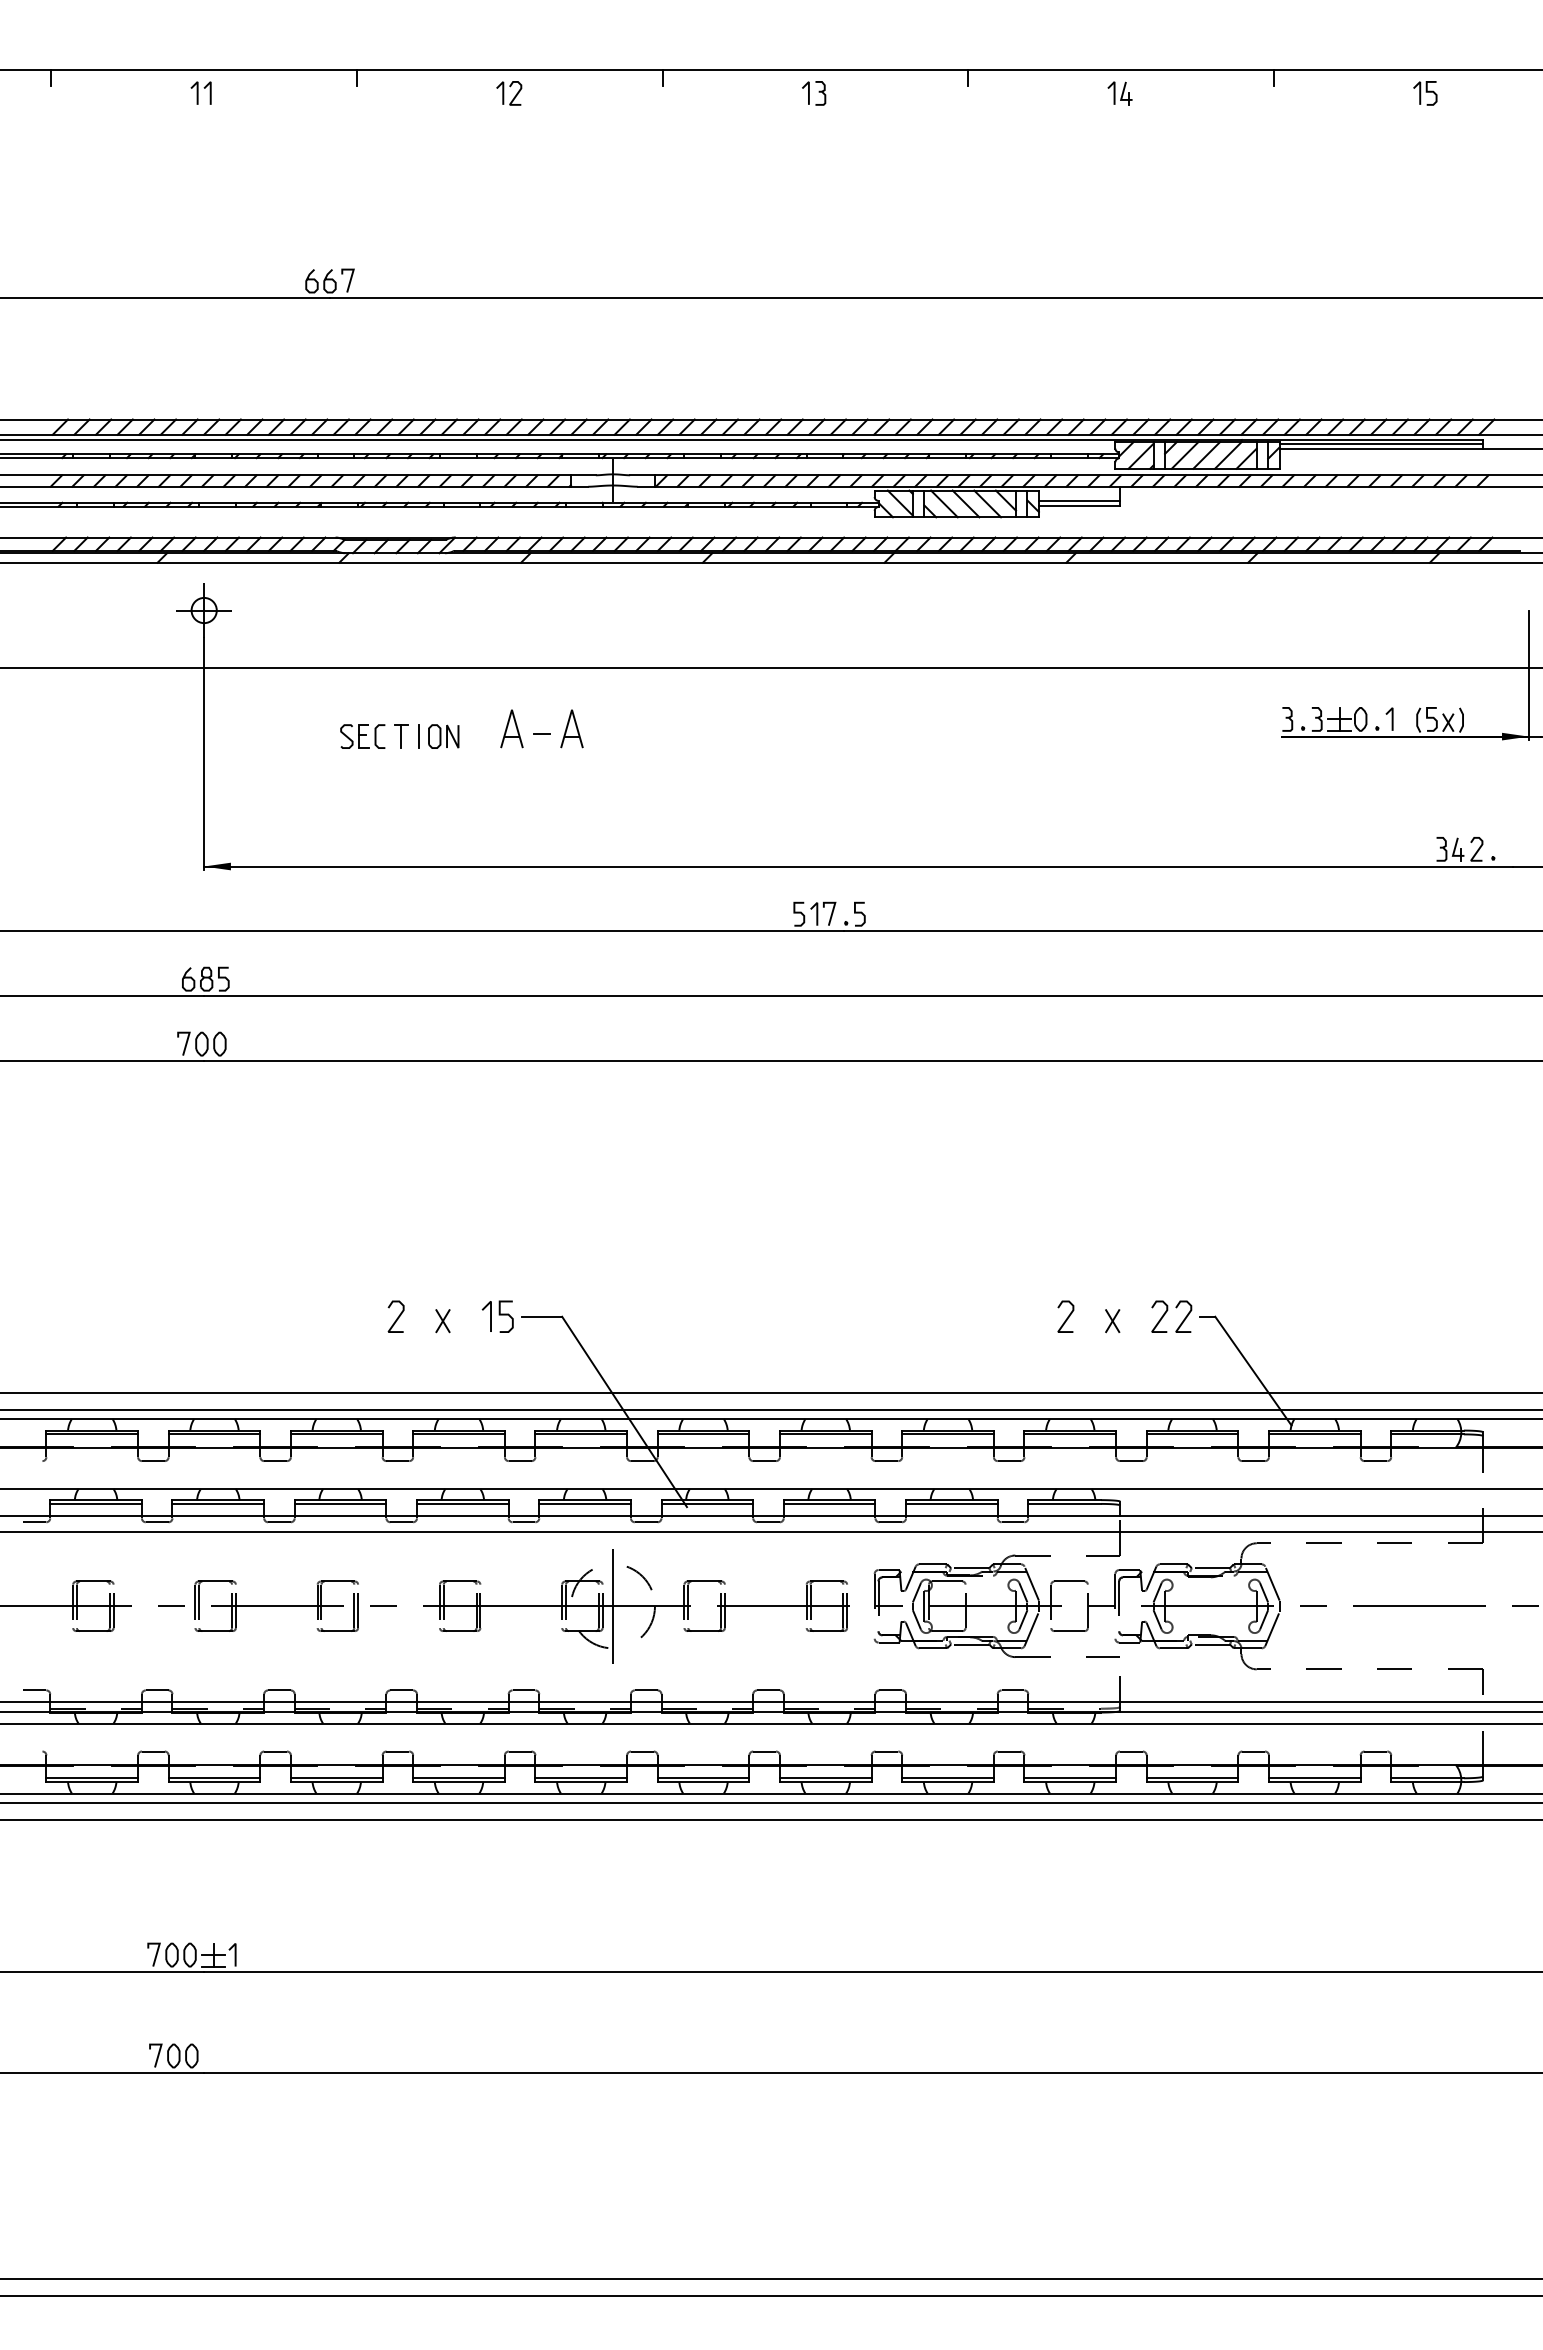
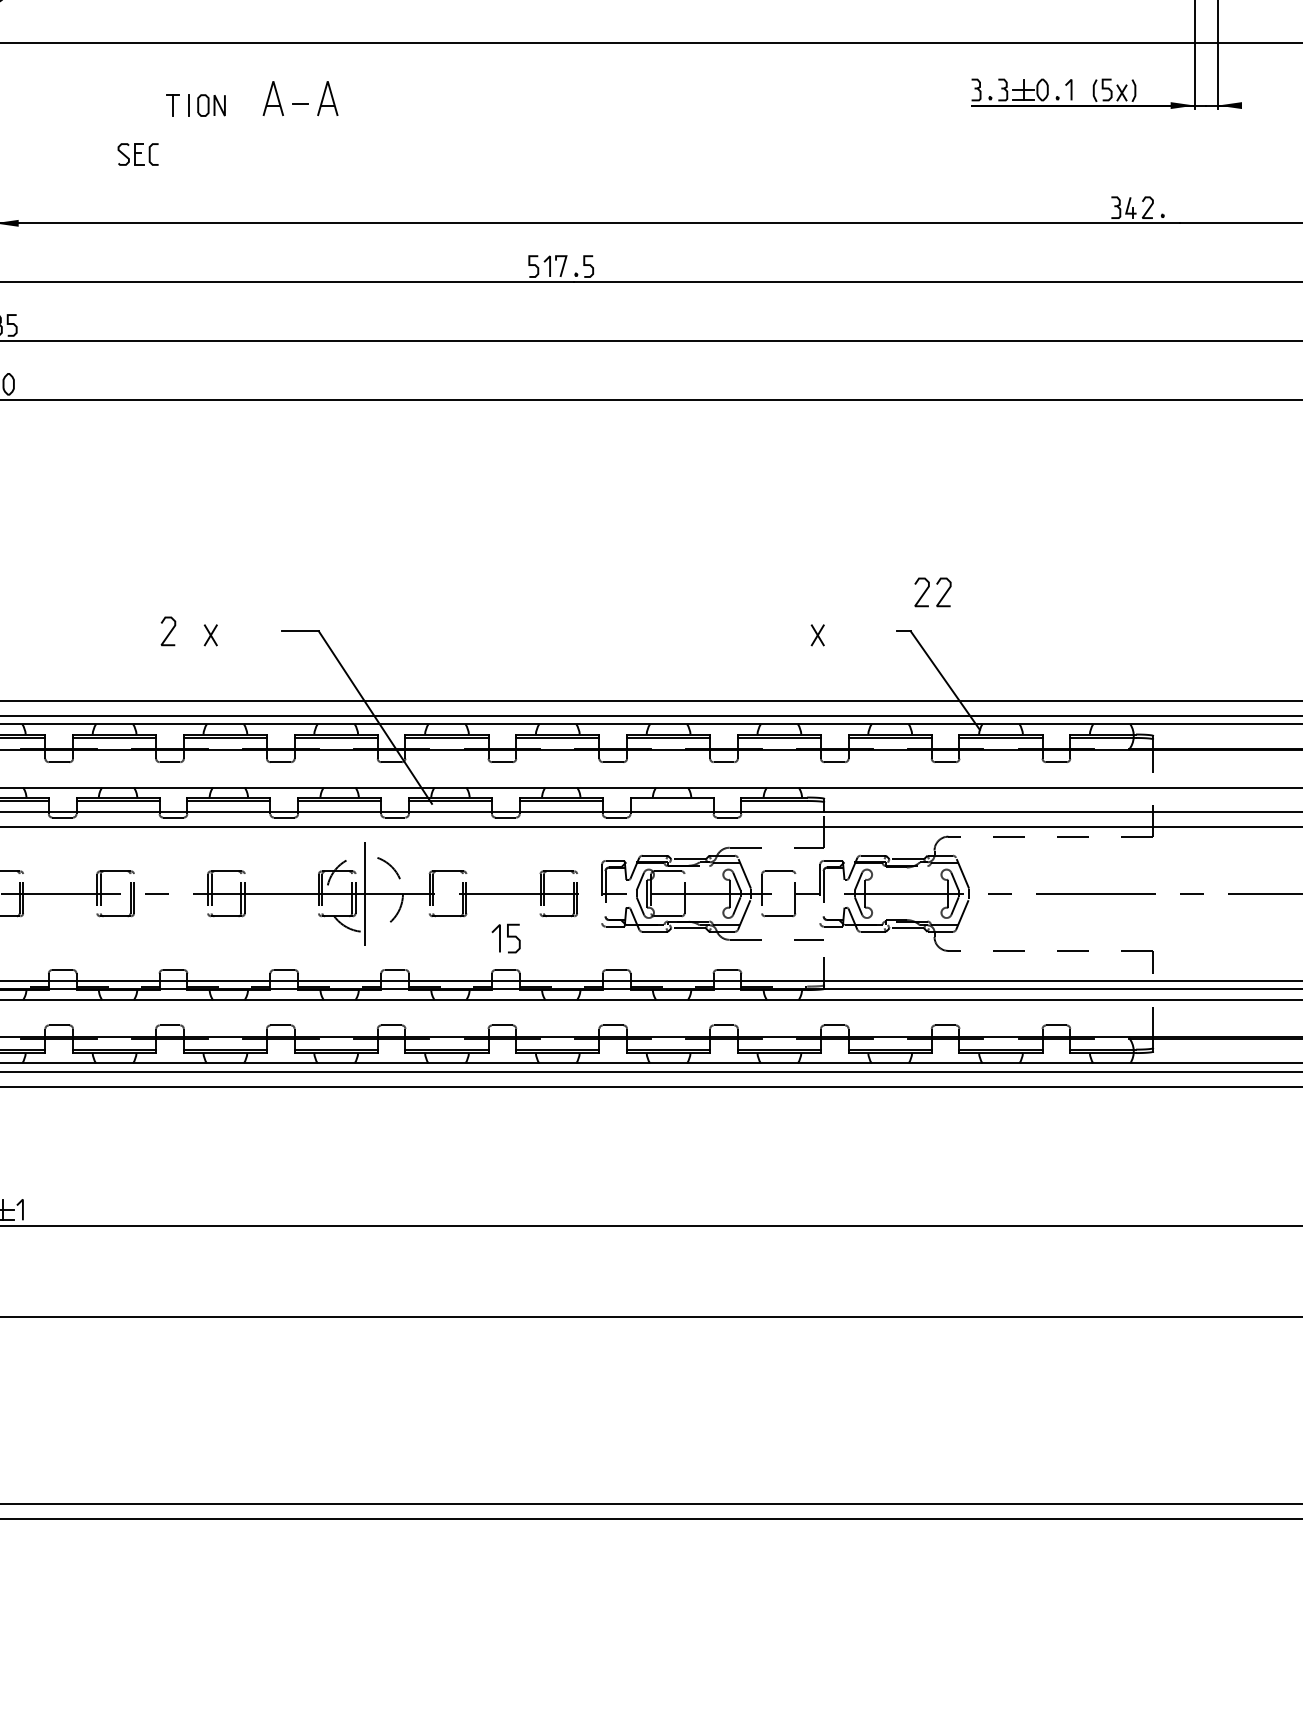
part: (362, 736) -> (137, 154), moved
part: (497, 1316) -> (505, 938), moved
curve: (1067, 1316) -> (776, 631), removed
part: (1171, 1316) -> (932, 592), moved
line: (951, 1503) -> (671, 800), removed

